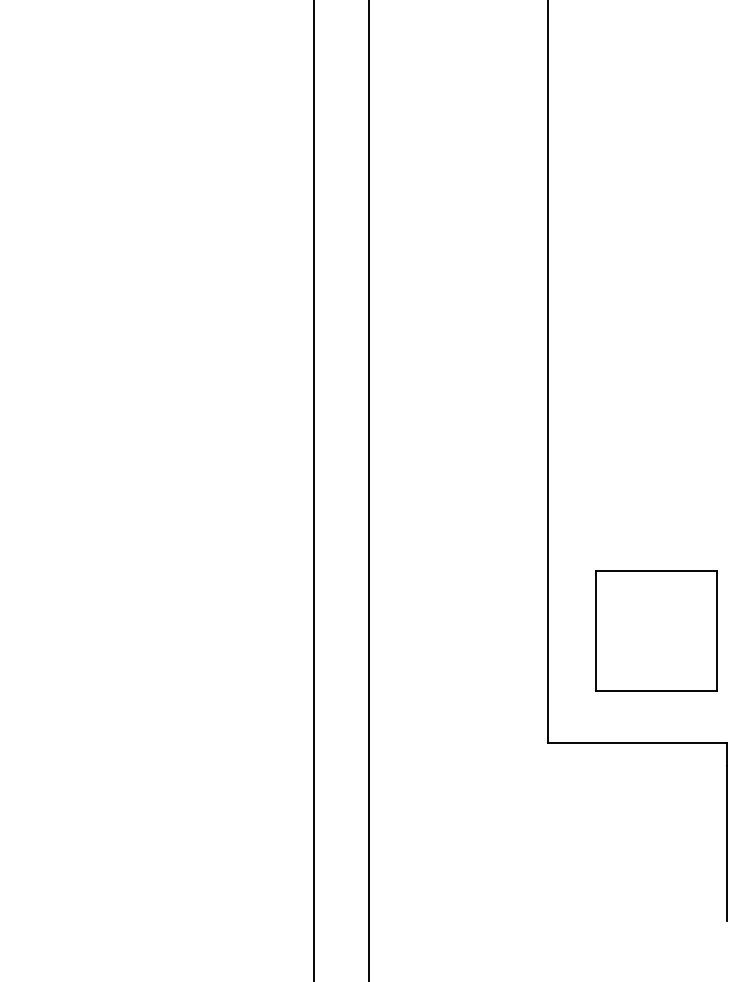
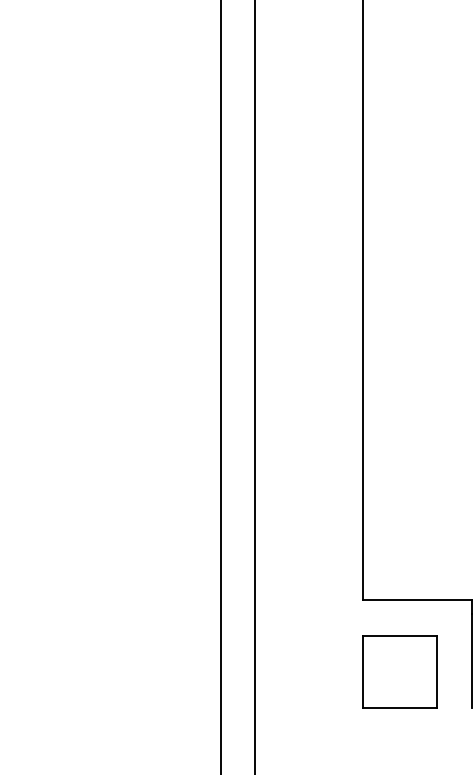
part: (655, 630) -> (399, 671), moved

